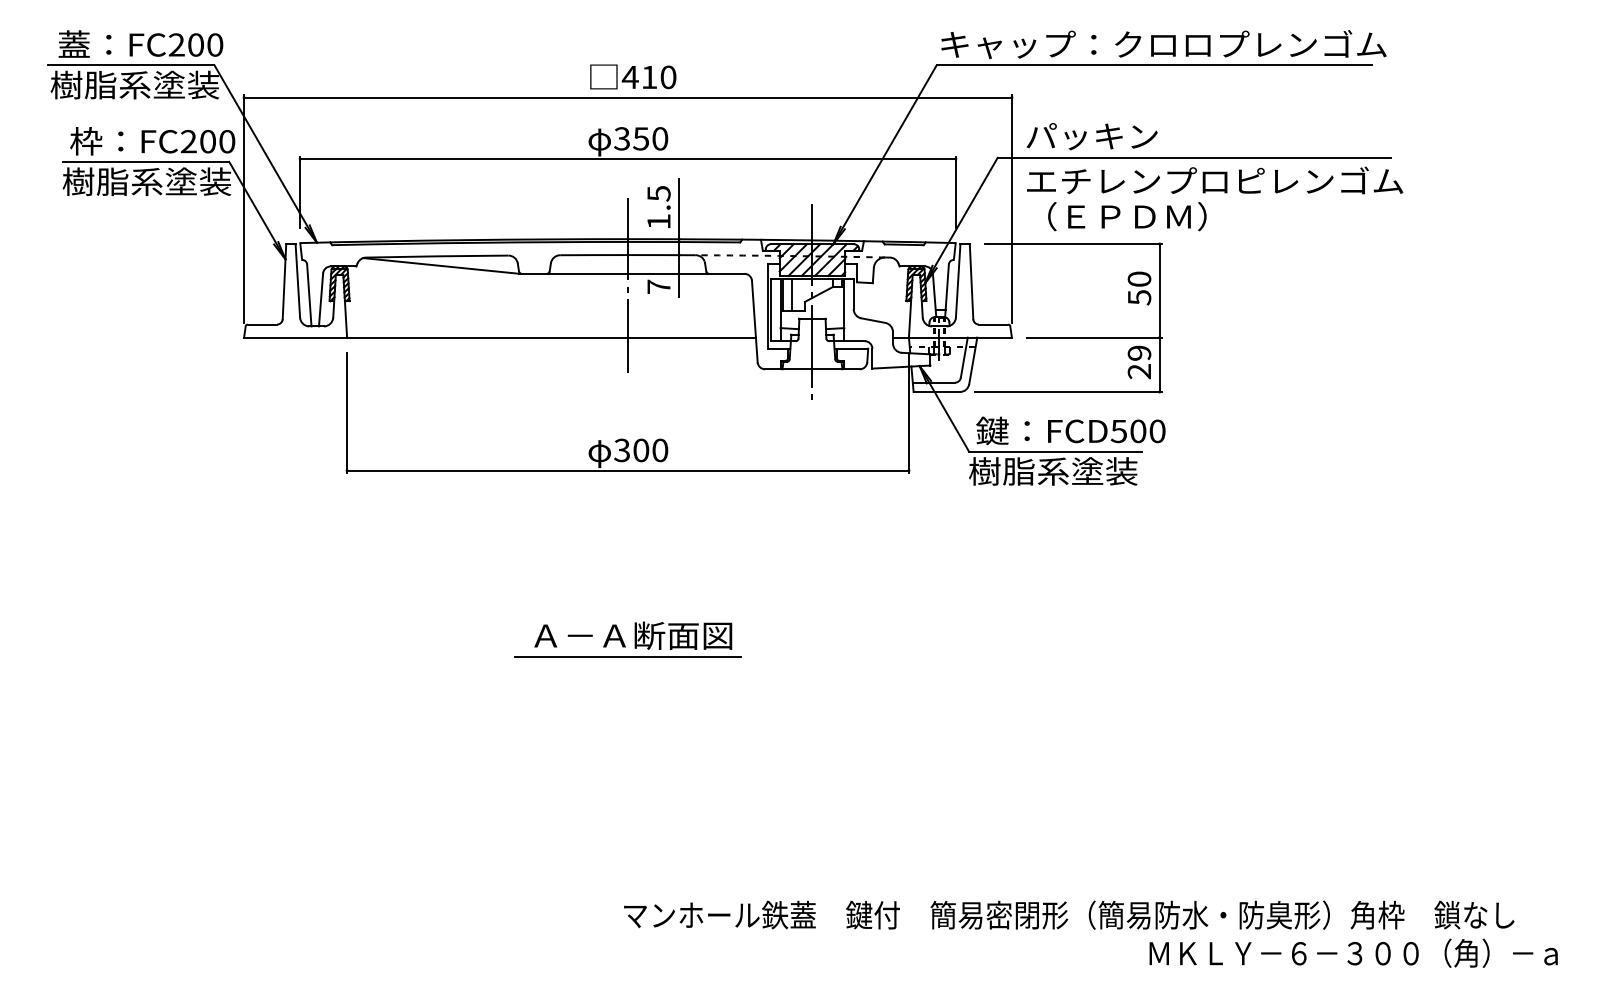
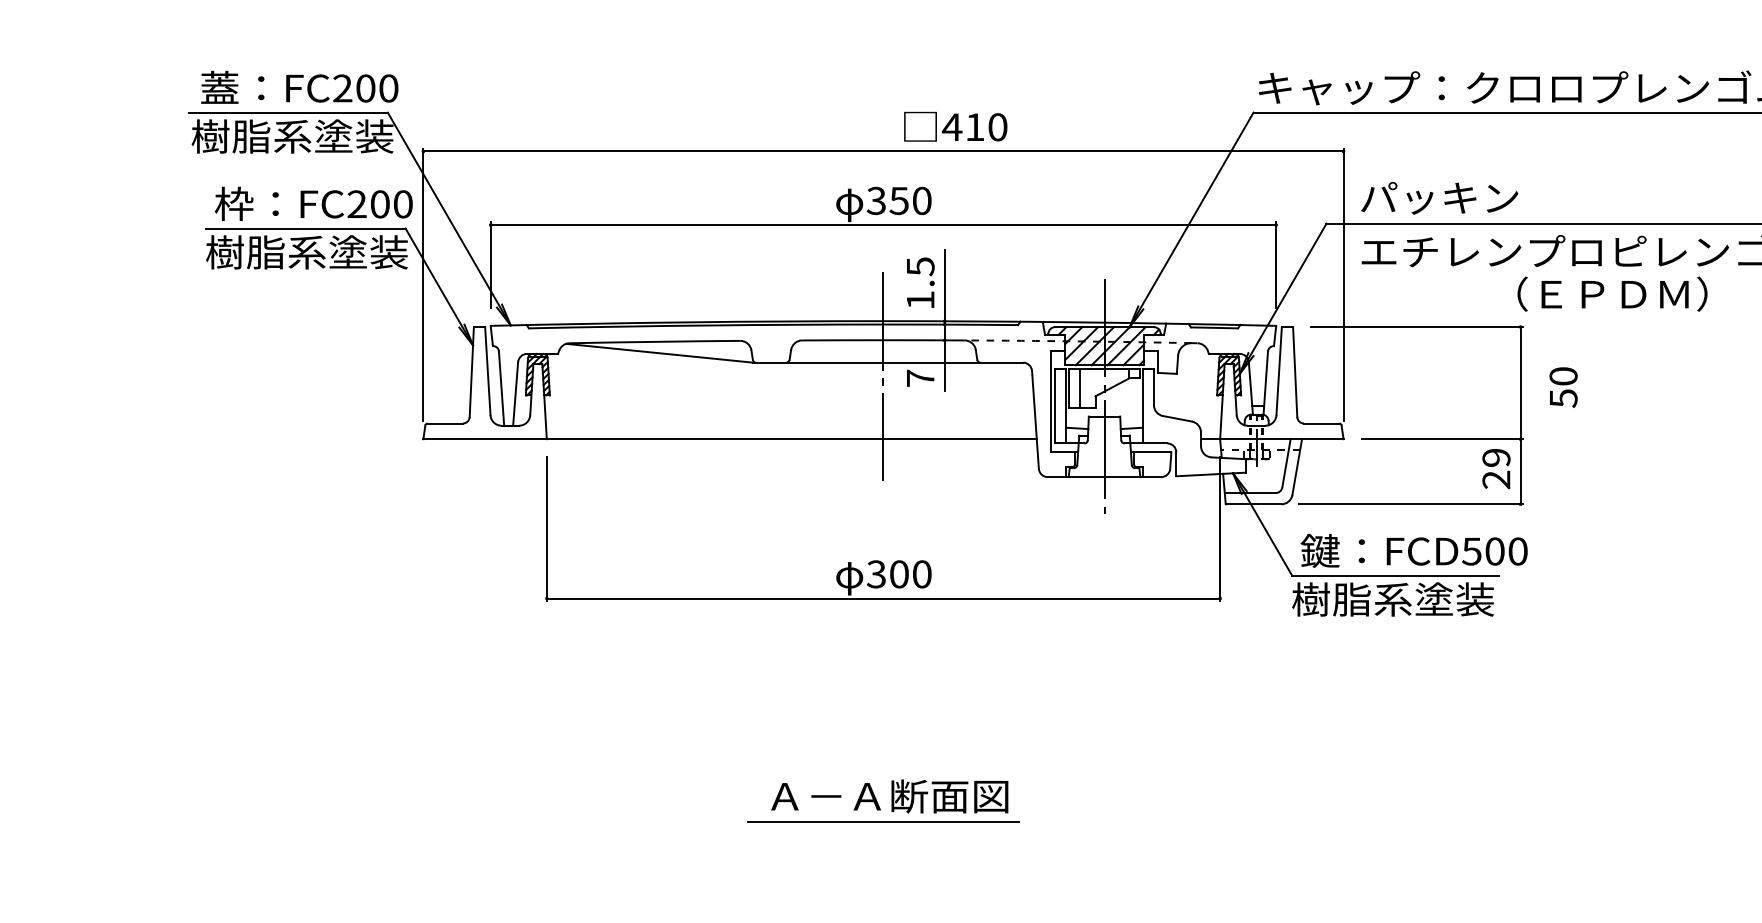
text: (633, 76) -> (955, 126), moved
text: (1127, 216) -> (1612, 294), moved
text: (1139, 288) -> (1563, 387), moved

